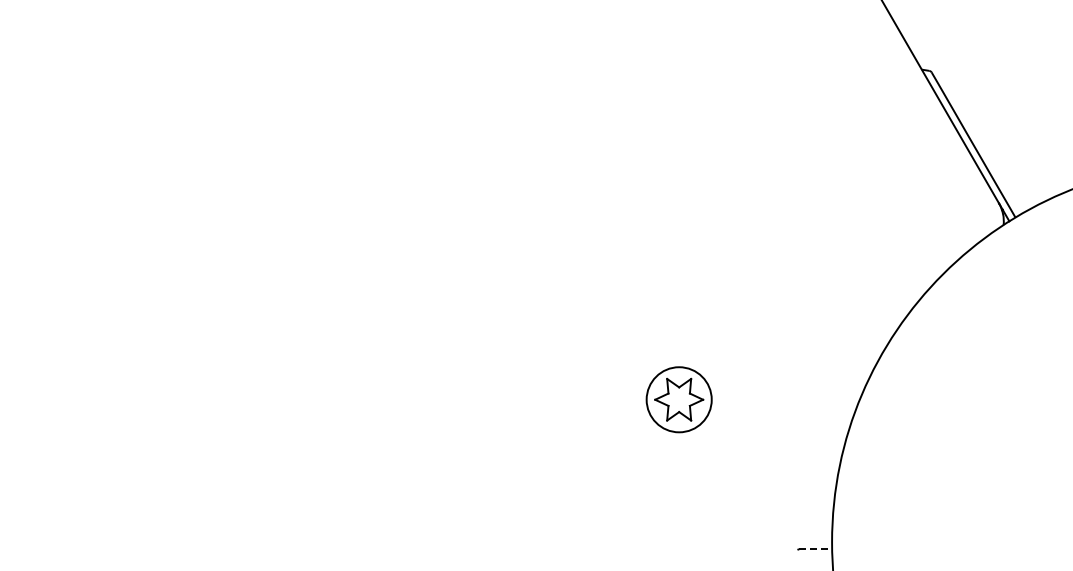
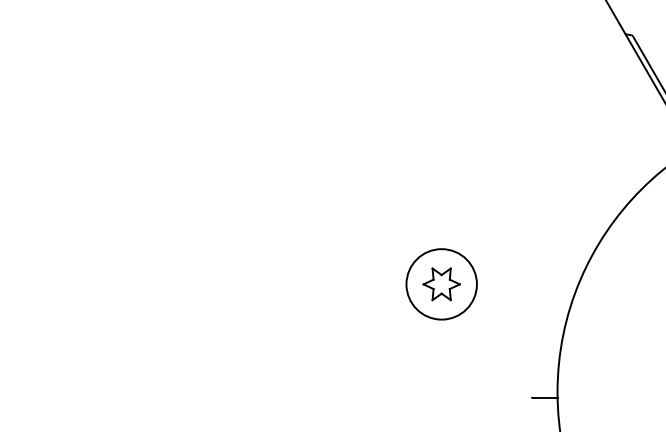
circle: (678, 399) -> (441, 284), size x1.43
line: (816, 549) -> (545, 397), dashed -> solid

